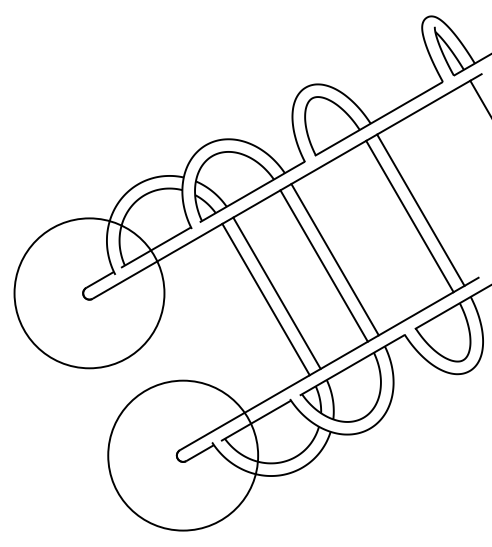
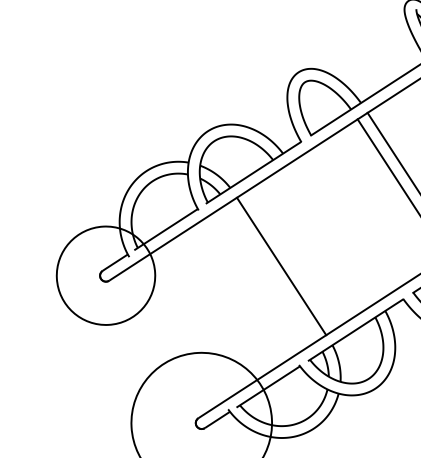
line: (334, 259) -> (333, 232), removed
line: (323, 265) -> (323, 238), removed
circle: (89, 293) -> (106, 275), size x0.7
line: (265, 299) -> (271, 272), removed

